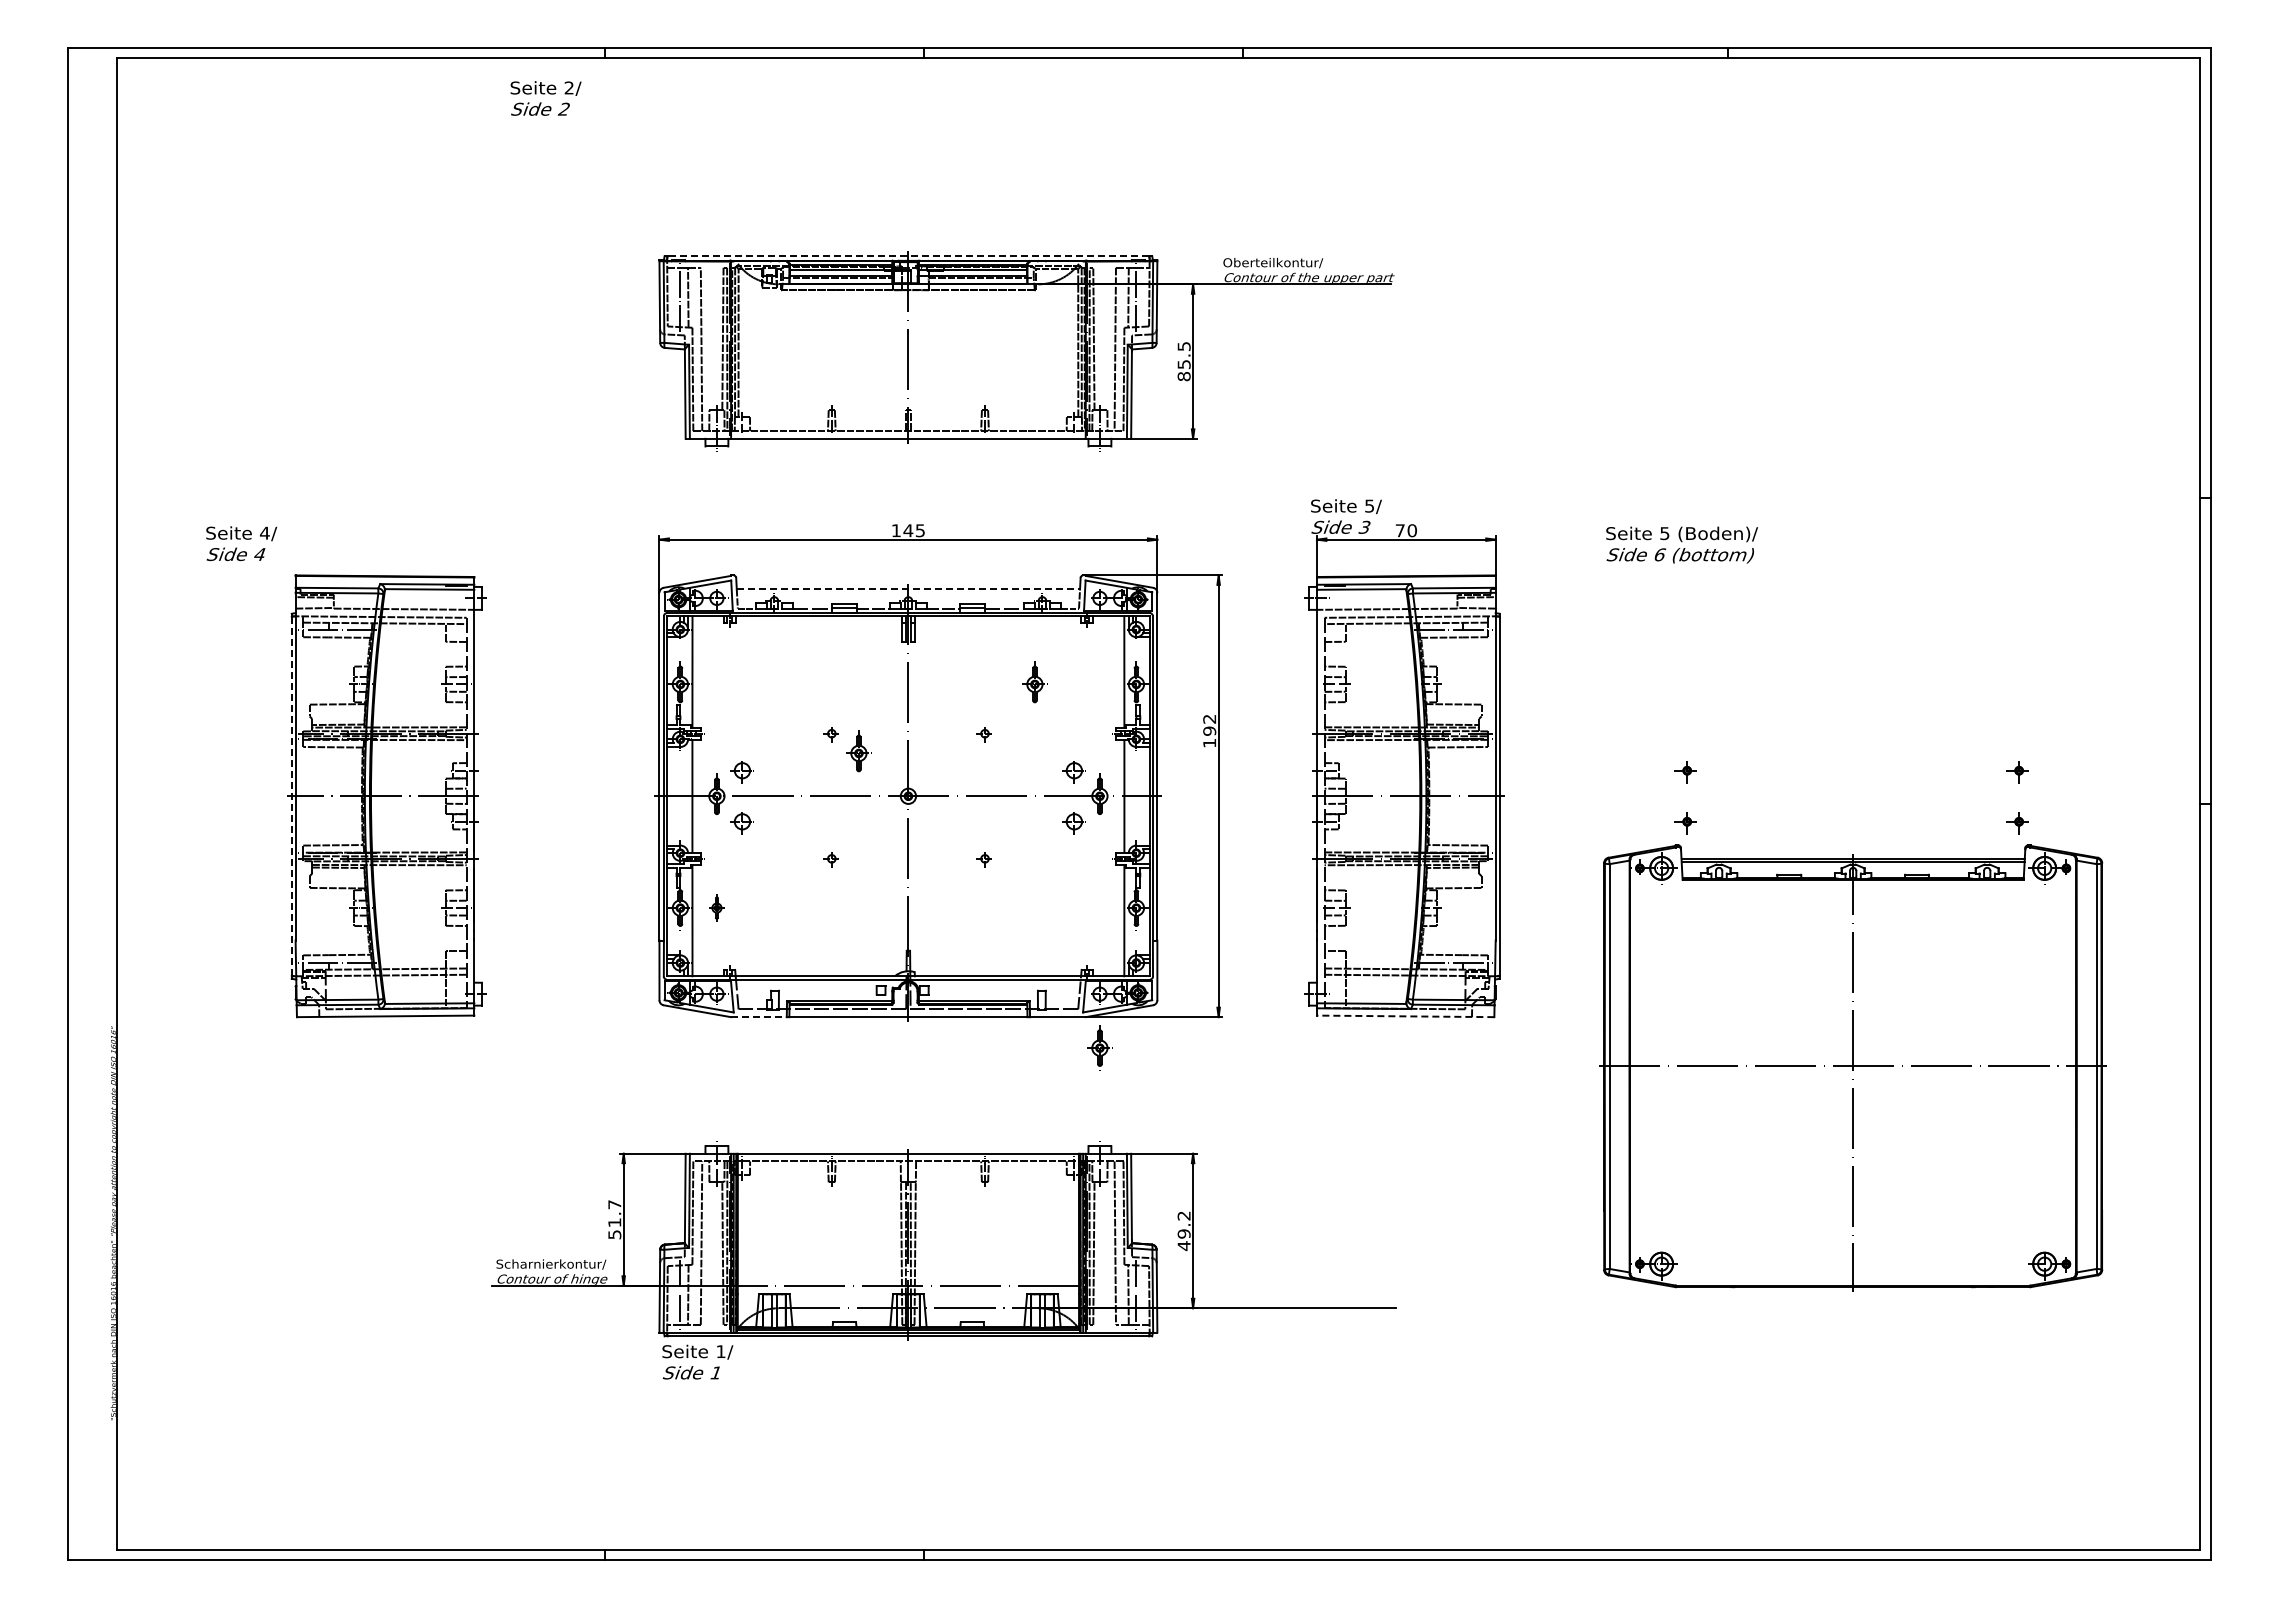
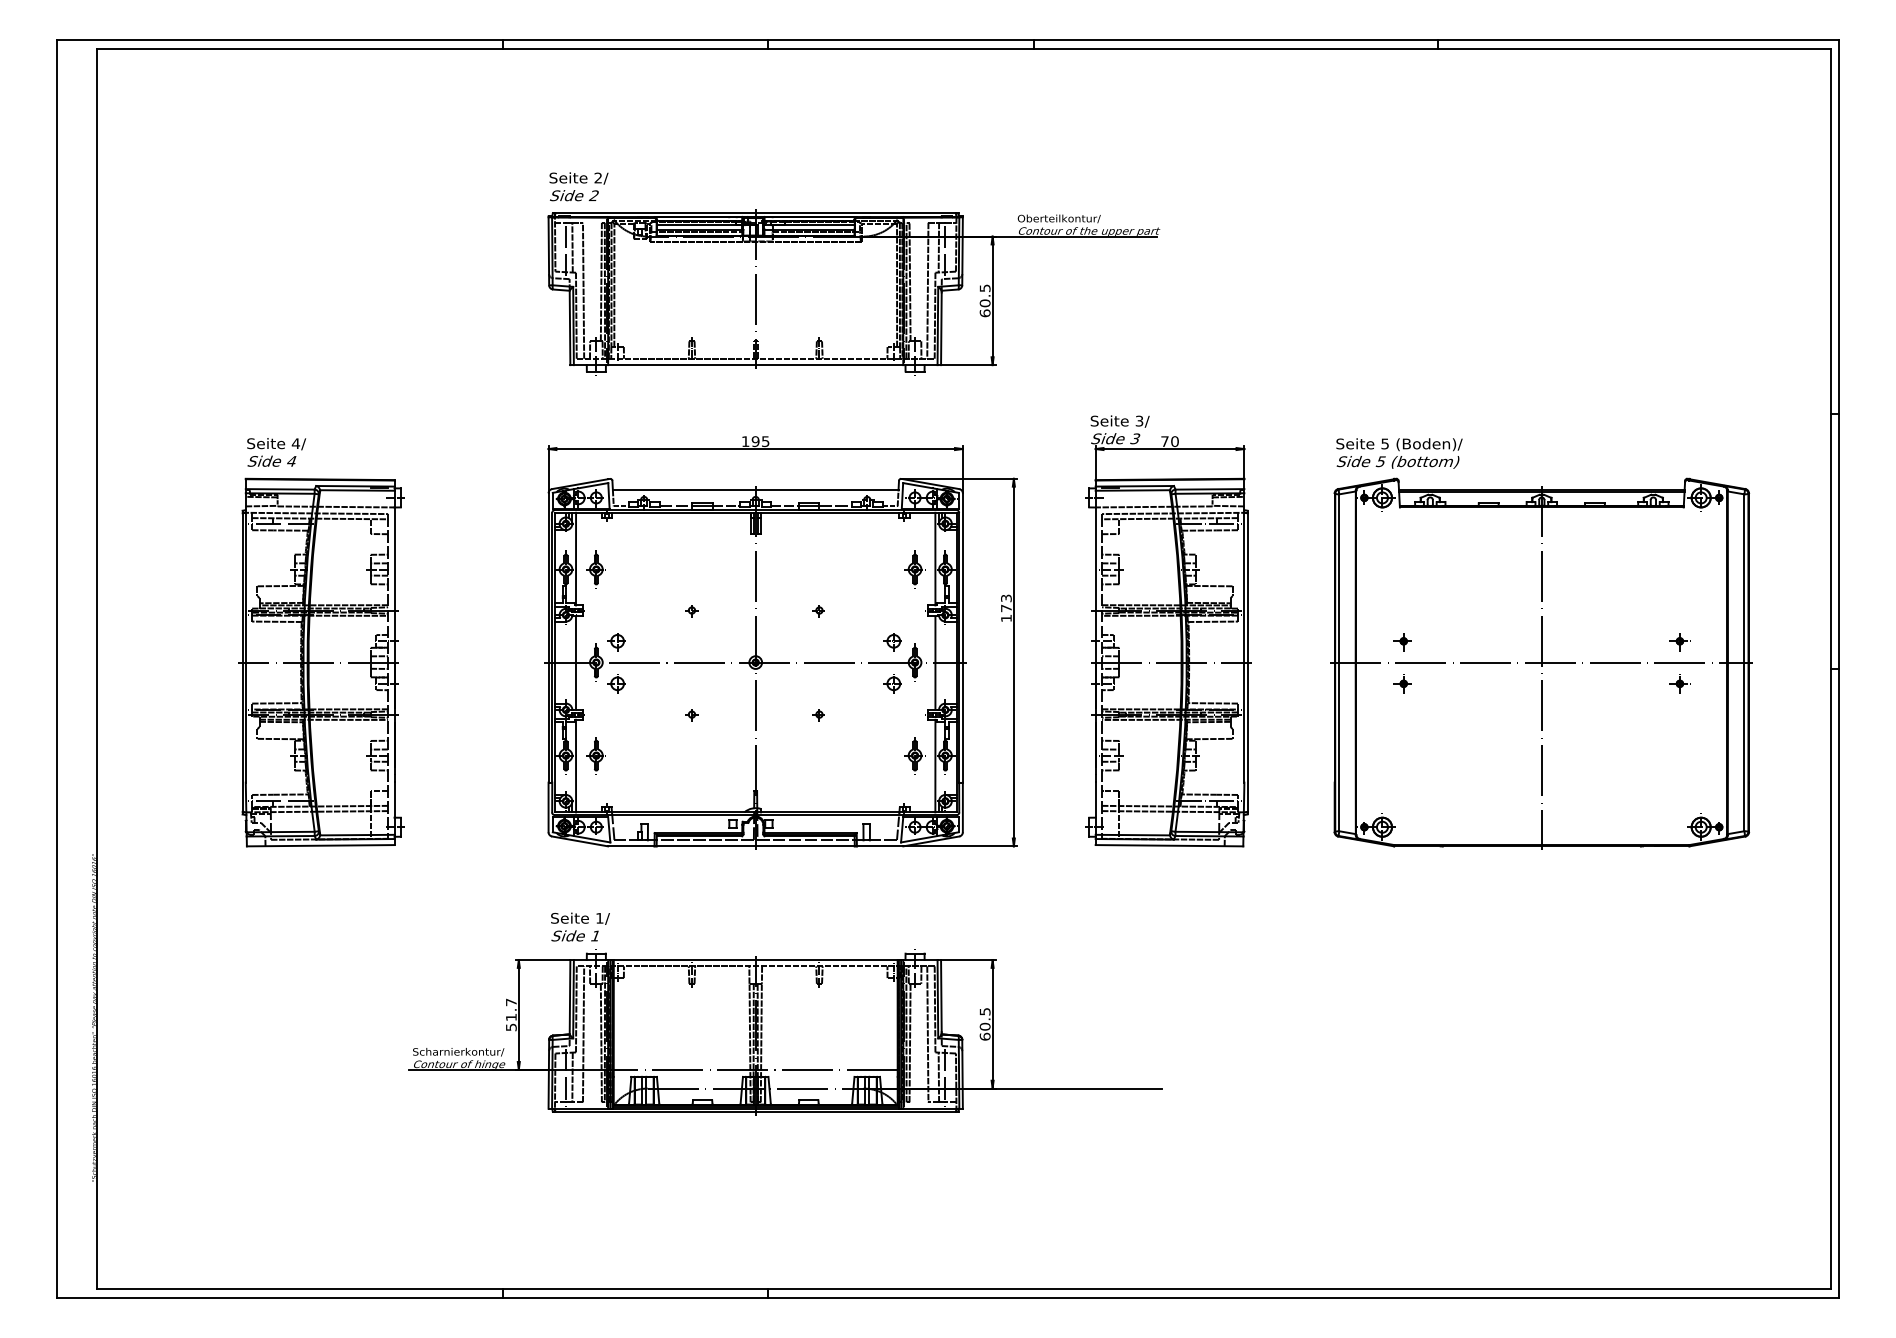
text: (545, 98) -> (578, 186), moved
line: (908, 256) -> (755, 213), dashed -> solid
text: (1183, 370) -> (984, 308), 85.5 -> 60.5
text: (1369, 505) -> (1139, 420), 5/ -> 3/
text: (908, 530) -> (755, 441), 145 -> 195
text: (241, 543) -> (276, 452), moved
text: (1659, 554) -> (1380, 461), 6 -> 5
line: (908, 589) -> (755, 490), dashed -> solid
part: (1034, 682) -> (914, 567), moved
text: (1209, 724) -> (1006, 602), 192 -> 173
part: (858, 751) -> (596, 567), moved
line: (291, 795) -> (242, 661), dashed -> solid
part: (716, 907) -> (596, 755), size x1.67
line: (1405, 1016) -> (1169, 845), dashed -> solid
line: (758, 1017) -> (630, 846), dashed -> solid
part: (1099, 1047) -> (914, 755), moved
part: (1852, 1067) -> (1541, 663), moved
text: (1183, 1231) -> (984, 1024), 49.2 -> 60.5
text: (697, 1361) -> (580, 926), moved

